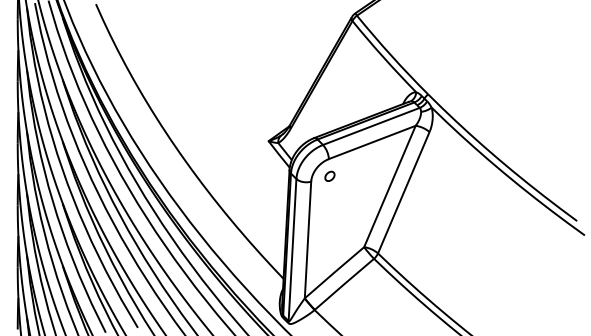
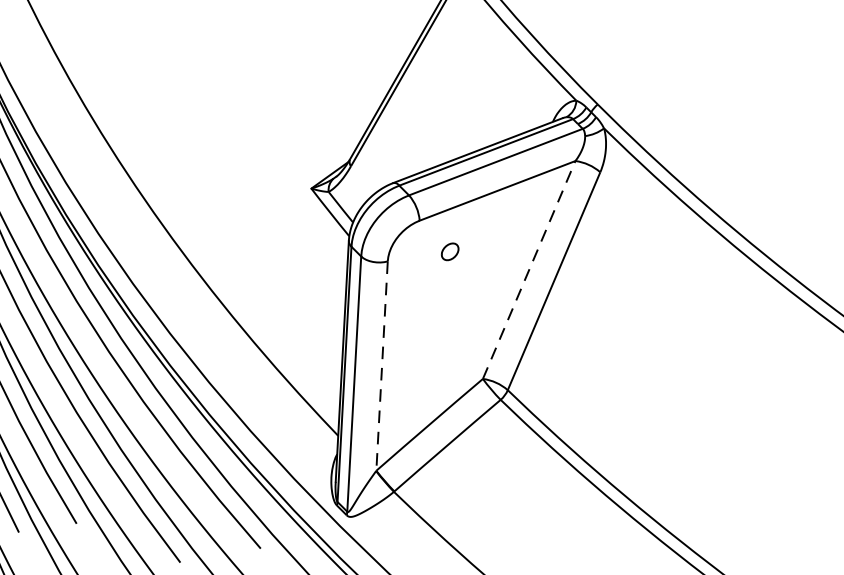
part: (329, 175) -> (449, 250), moved
line: (389, 186) -> (528, 269), solid -> dashed
line: (307, 240) -> (381, 366), solid -> dashed

